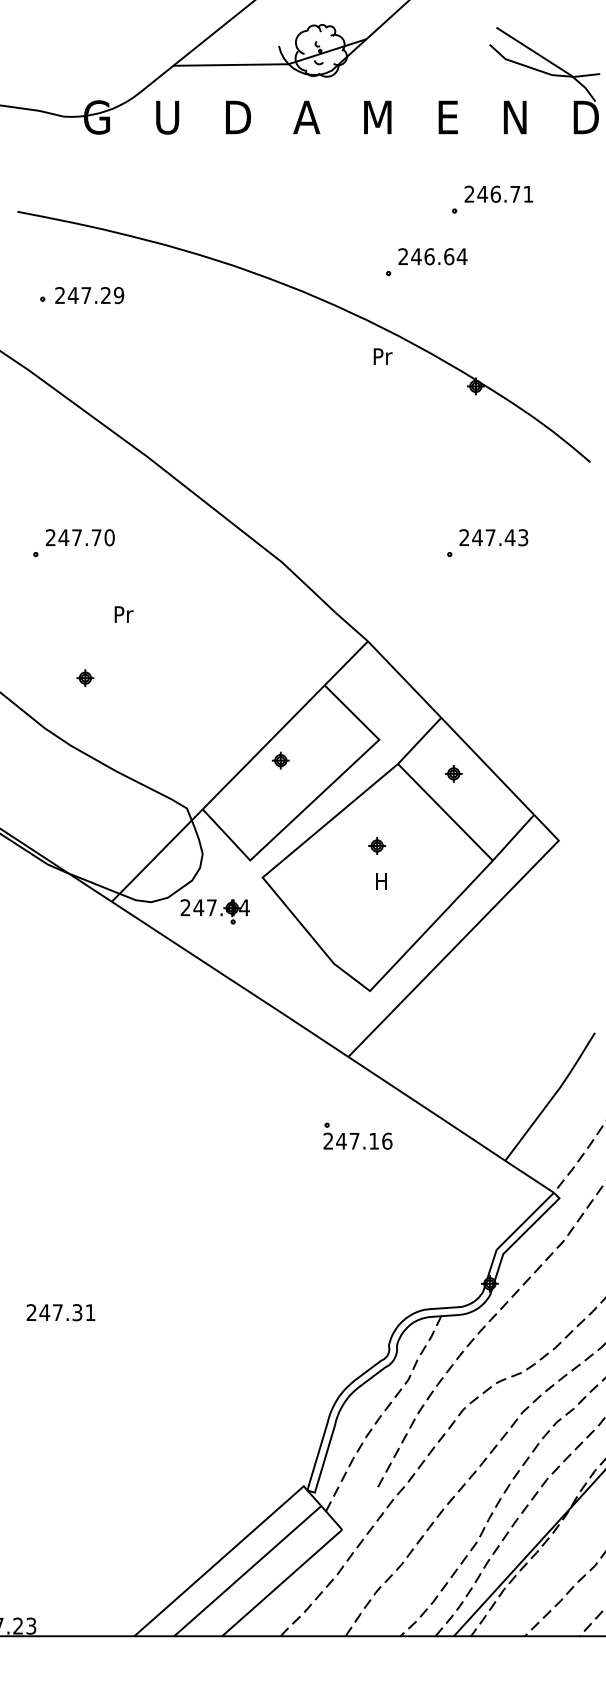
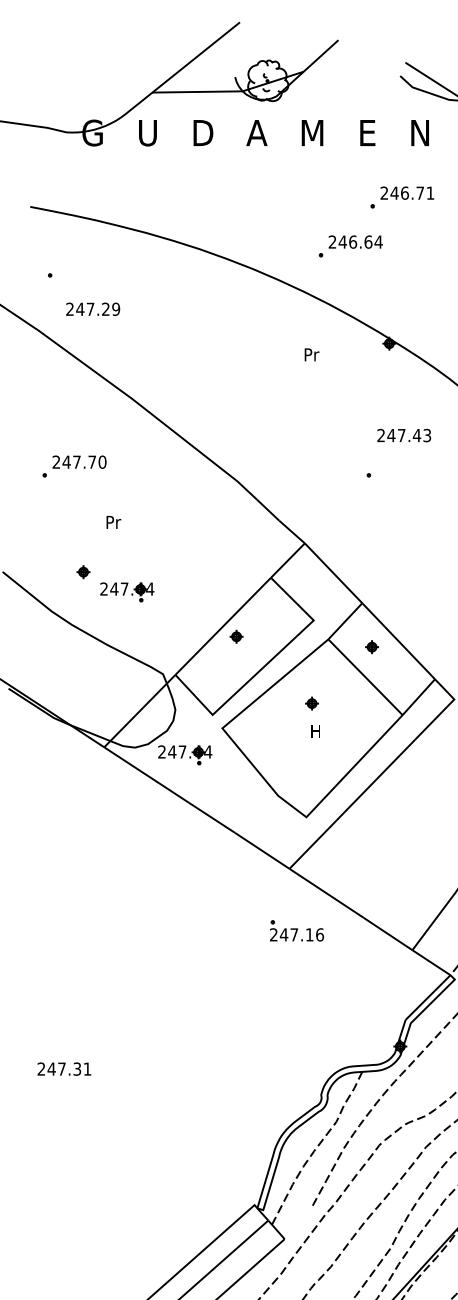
text: (89, 295) -> (93, 309), moved
text: (382, 356) -> (311, 354), moved
text: (493, 537) -> (403, 435), moved
part: (140, 703) -> (126, 592), added

